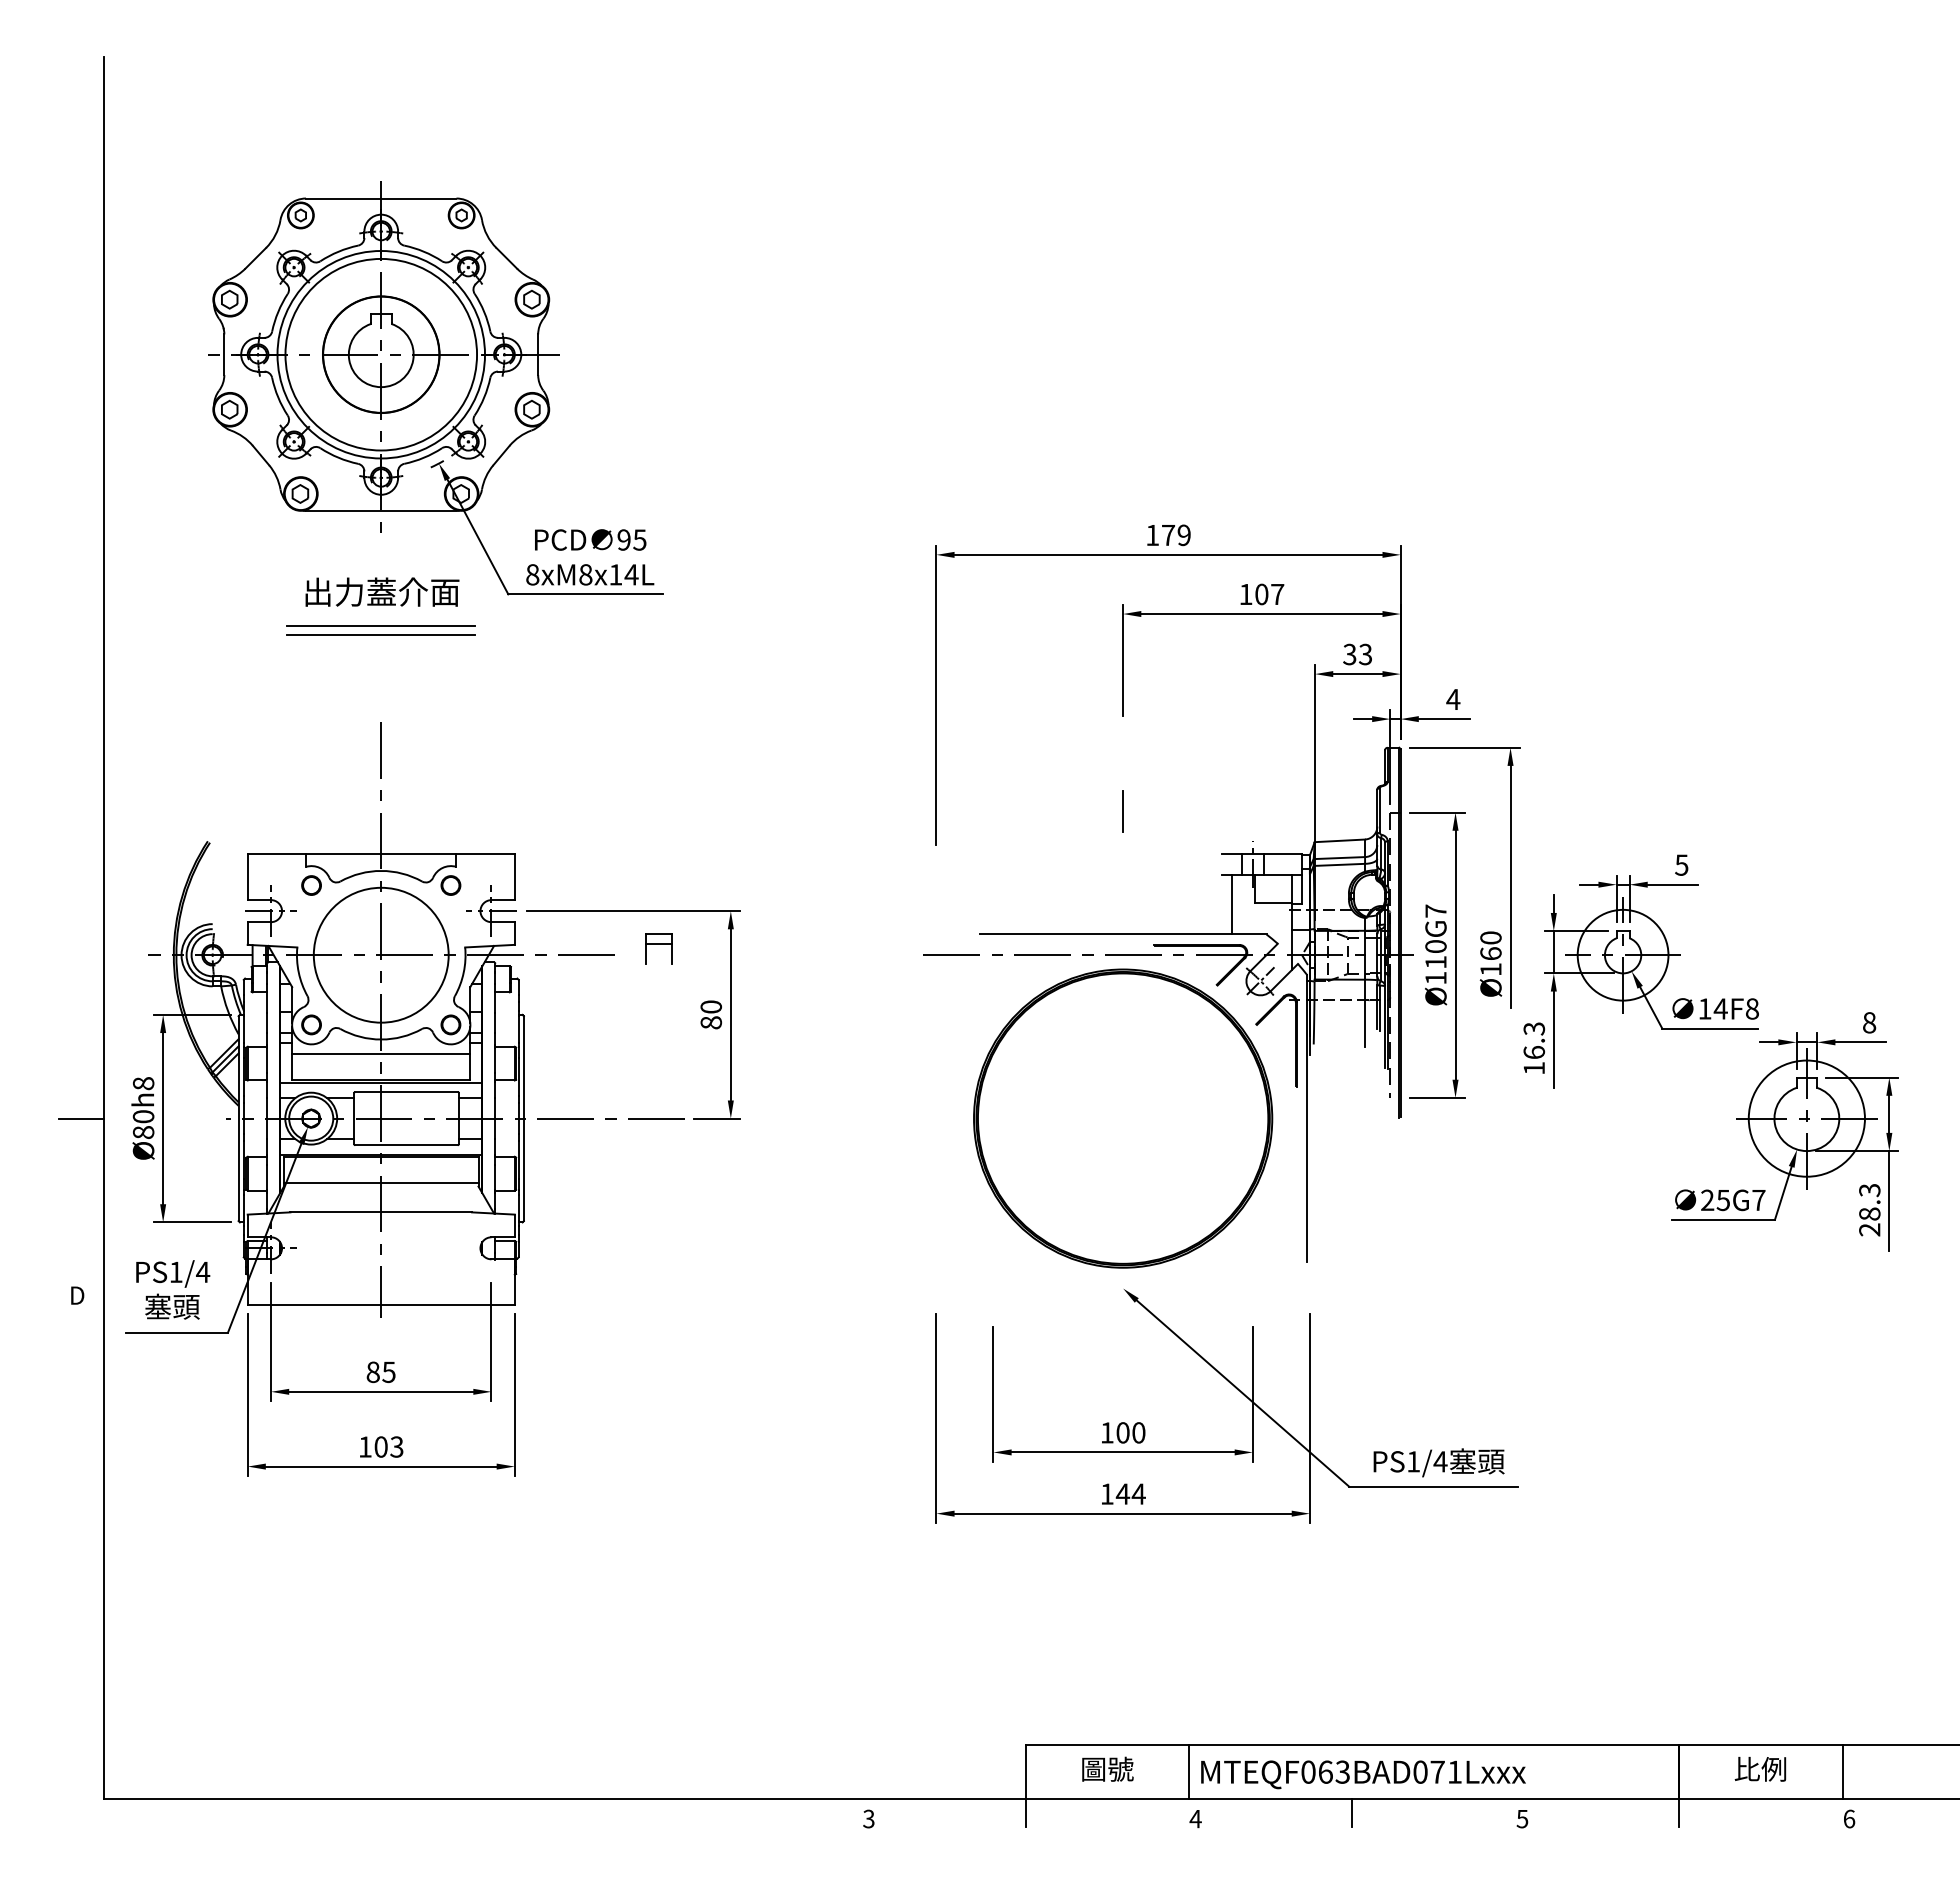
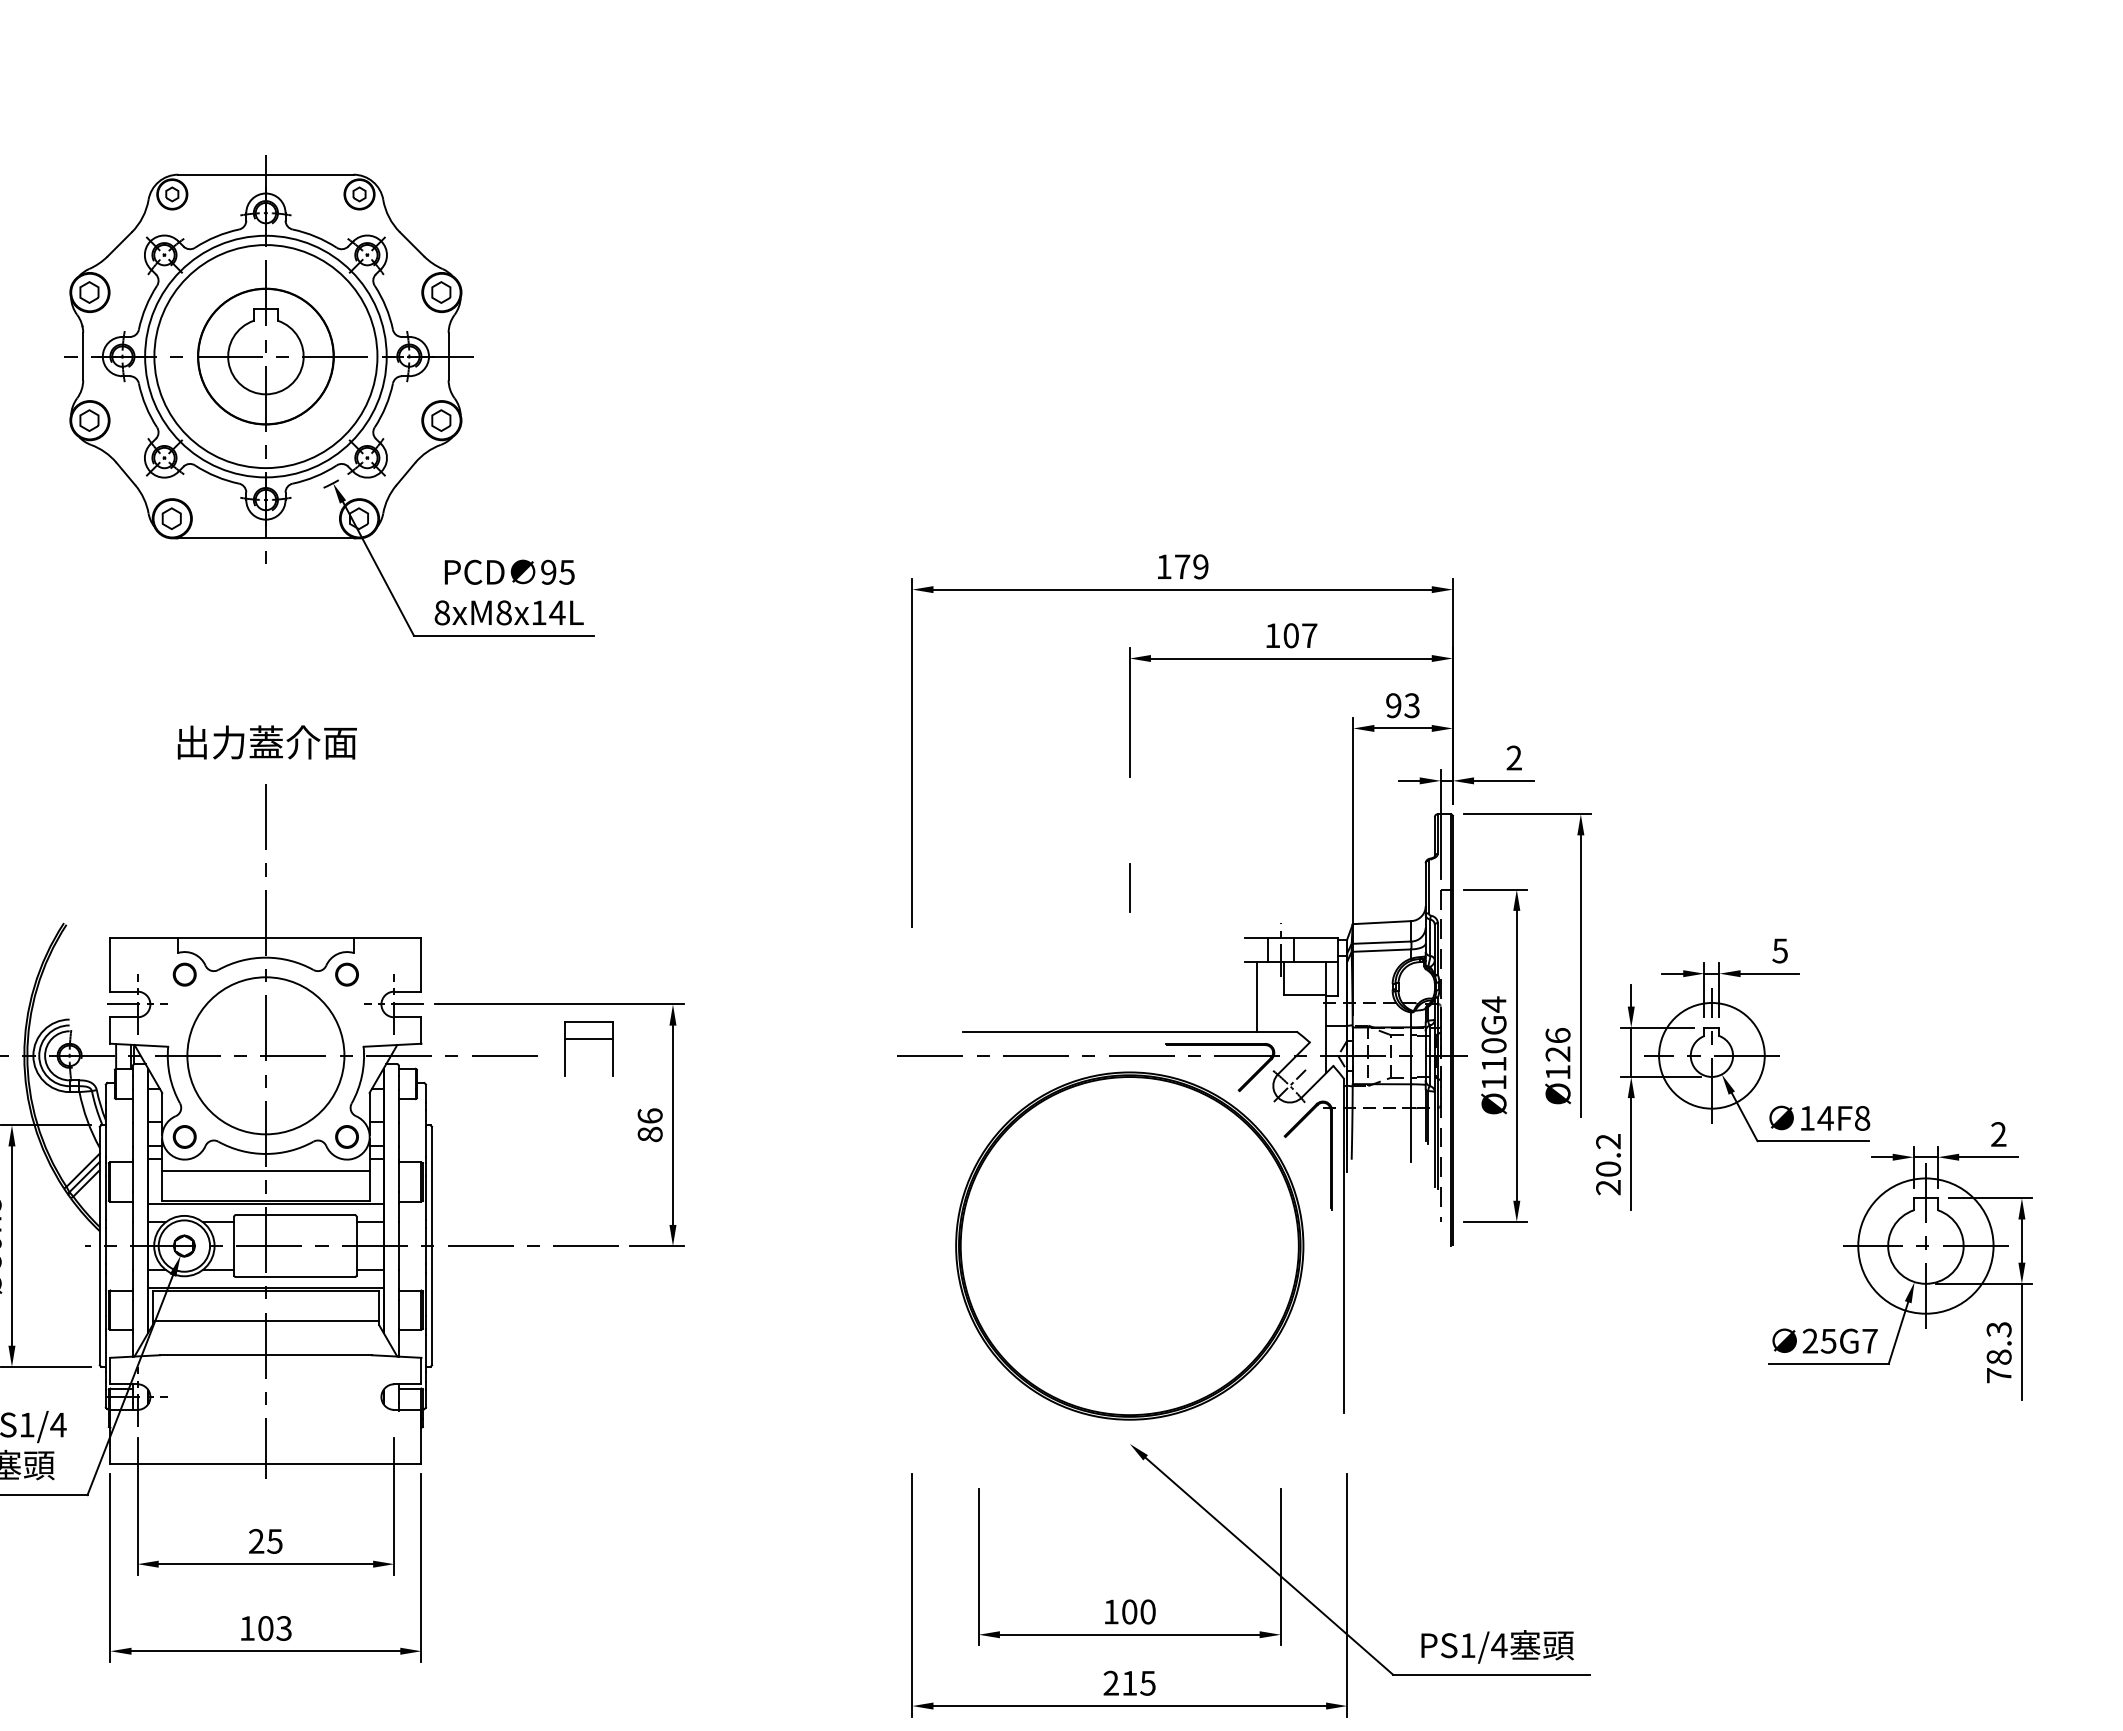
text: (382, 591) -> (267, 741), moved
line: (381, 625) -> (266, 671), removed
line: (381, 634) -> (266, 682), removed
text: (1349, 654) -> (1393, 705), 33 -> 93
text: (1453, 698) -> (1514, 756), 4 -> 2
text: (1435, 911) -> (1493, 1004), Ø110G7 -> Ø110G4
text: (1490, 945) -> (1557, 1044), Ø160 -> Ø126
part: (658, 948) -> (588, 1047), size x1.6
text: (710, 1006) -> (649, 1115), 80 -> 86
text: (1869, 1022) -> (1998, 1134), 8 -> 2
text: (1534, 1048) -> (1608, 1164), 16.3 -> 20.2
text: (1869, 1229) -> (1998, 1375), 28.3 -> 78.3
text: (372, 1372) -> (255, 1541), 85 -> 25
text: (1122, 1493) -> (1129, 1682), 144 -> 215

